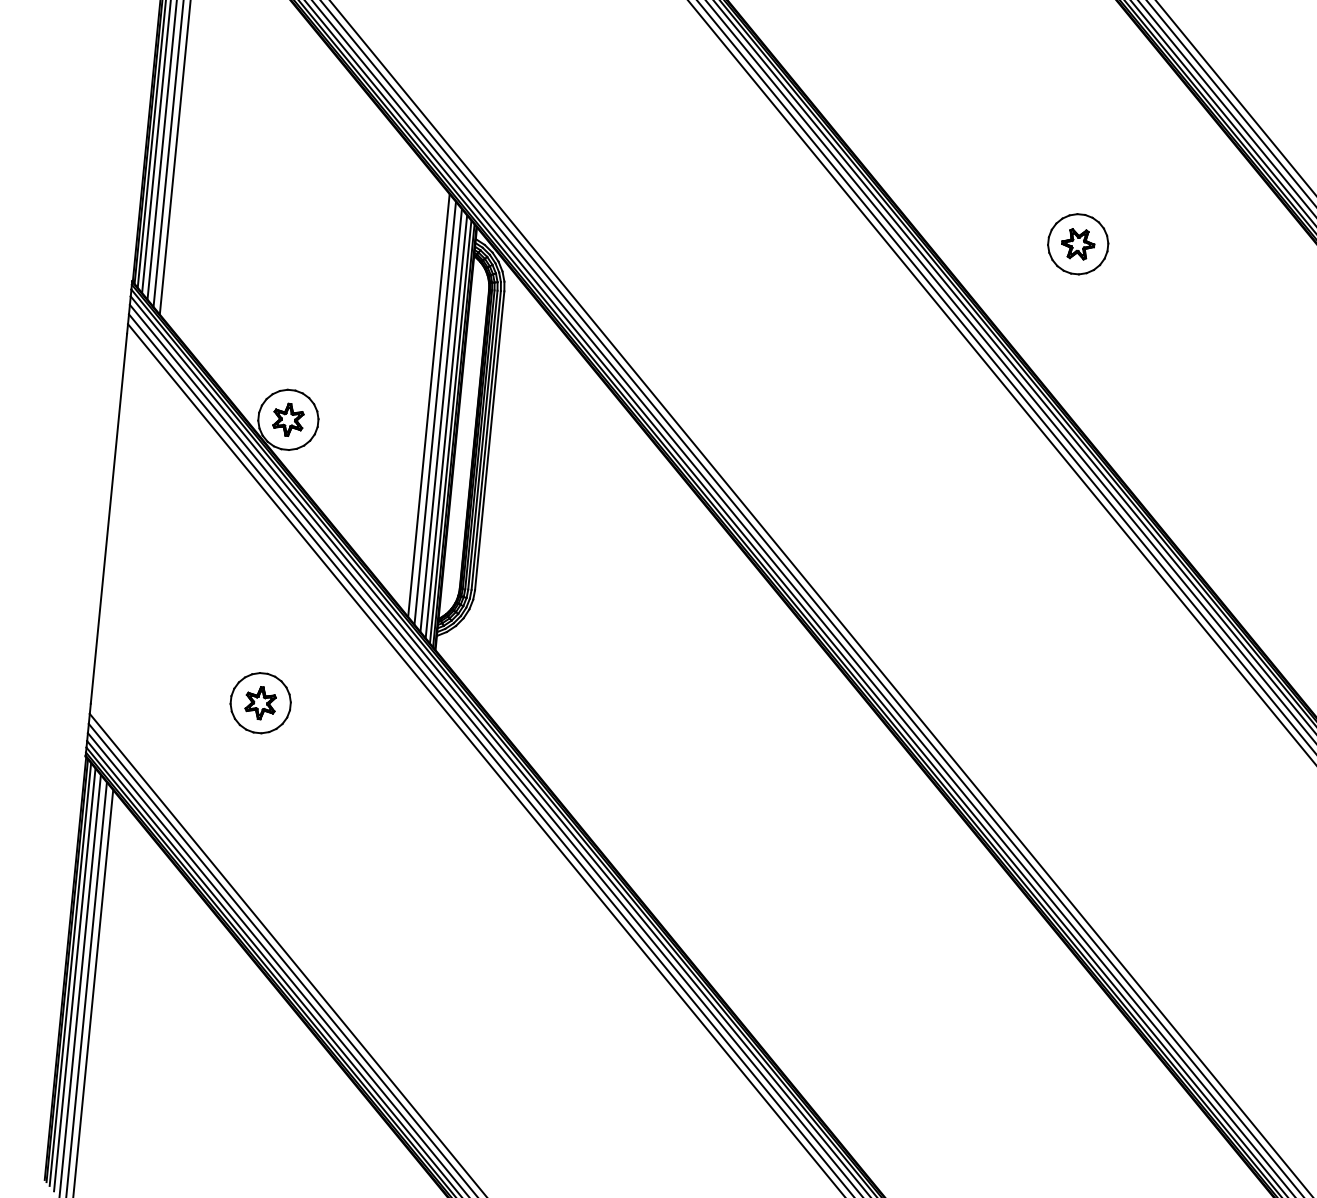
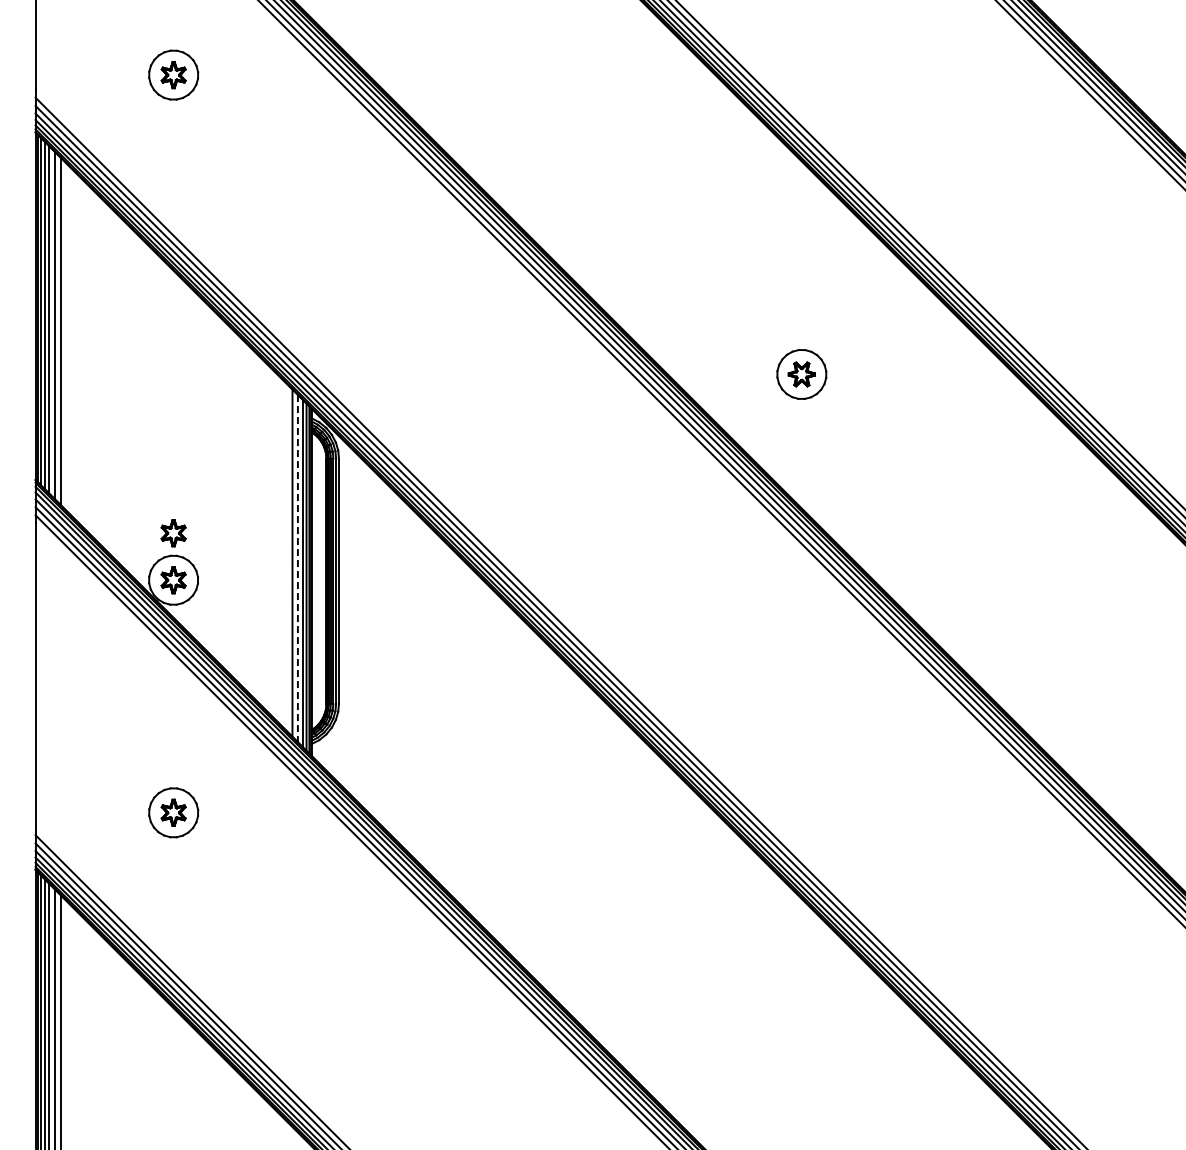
part: (293, 362) -> (173, 533), added
line: (428, 404) -> (286, 556), removed
line: (440, 420) -> (297, 568), solid -> dashed

